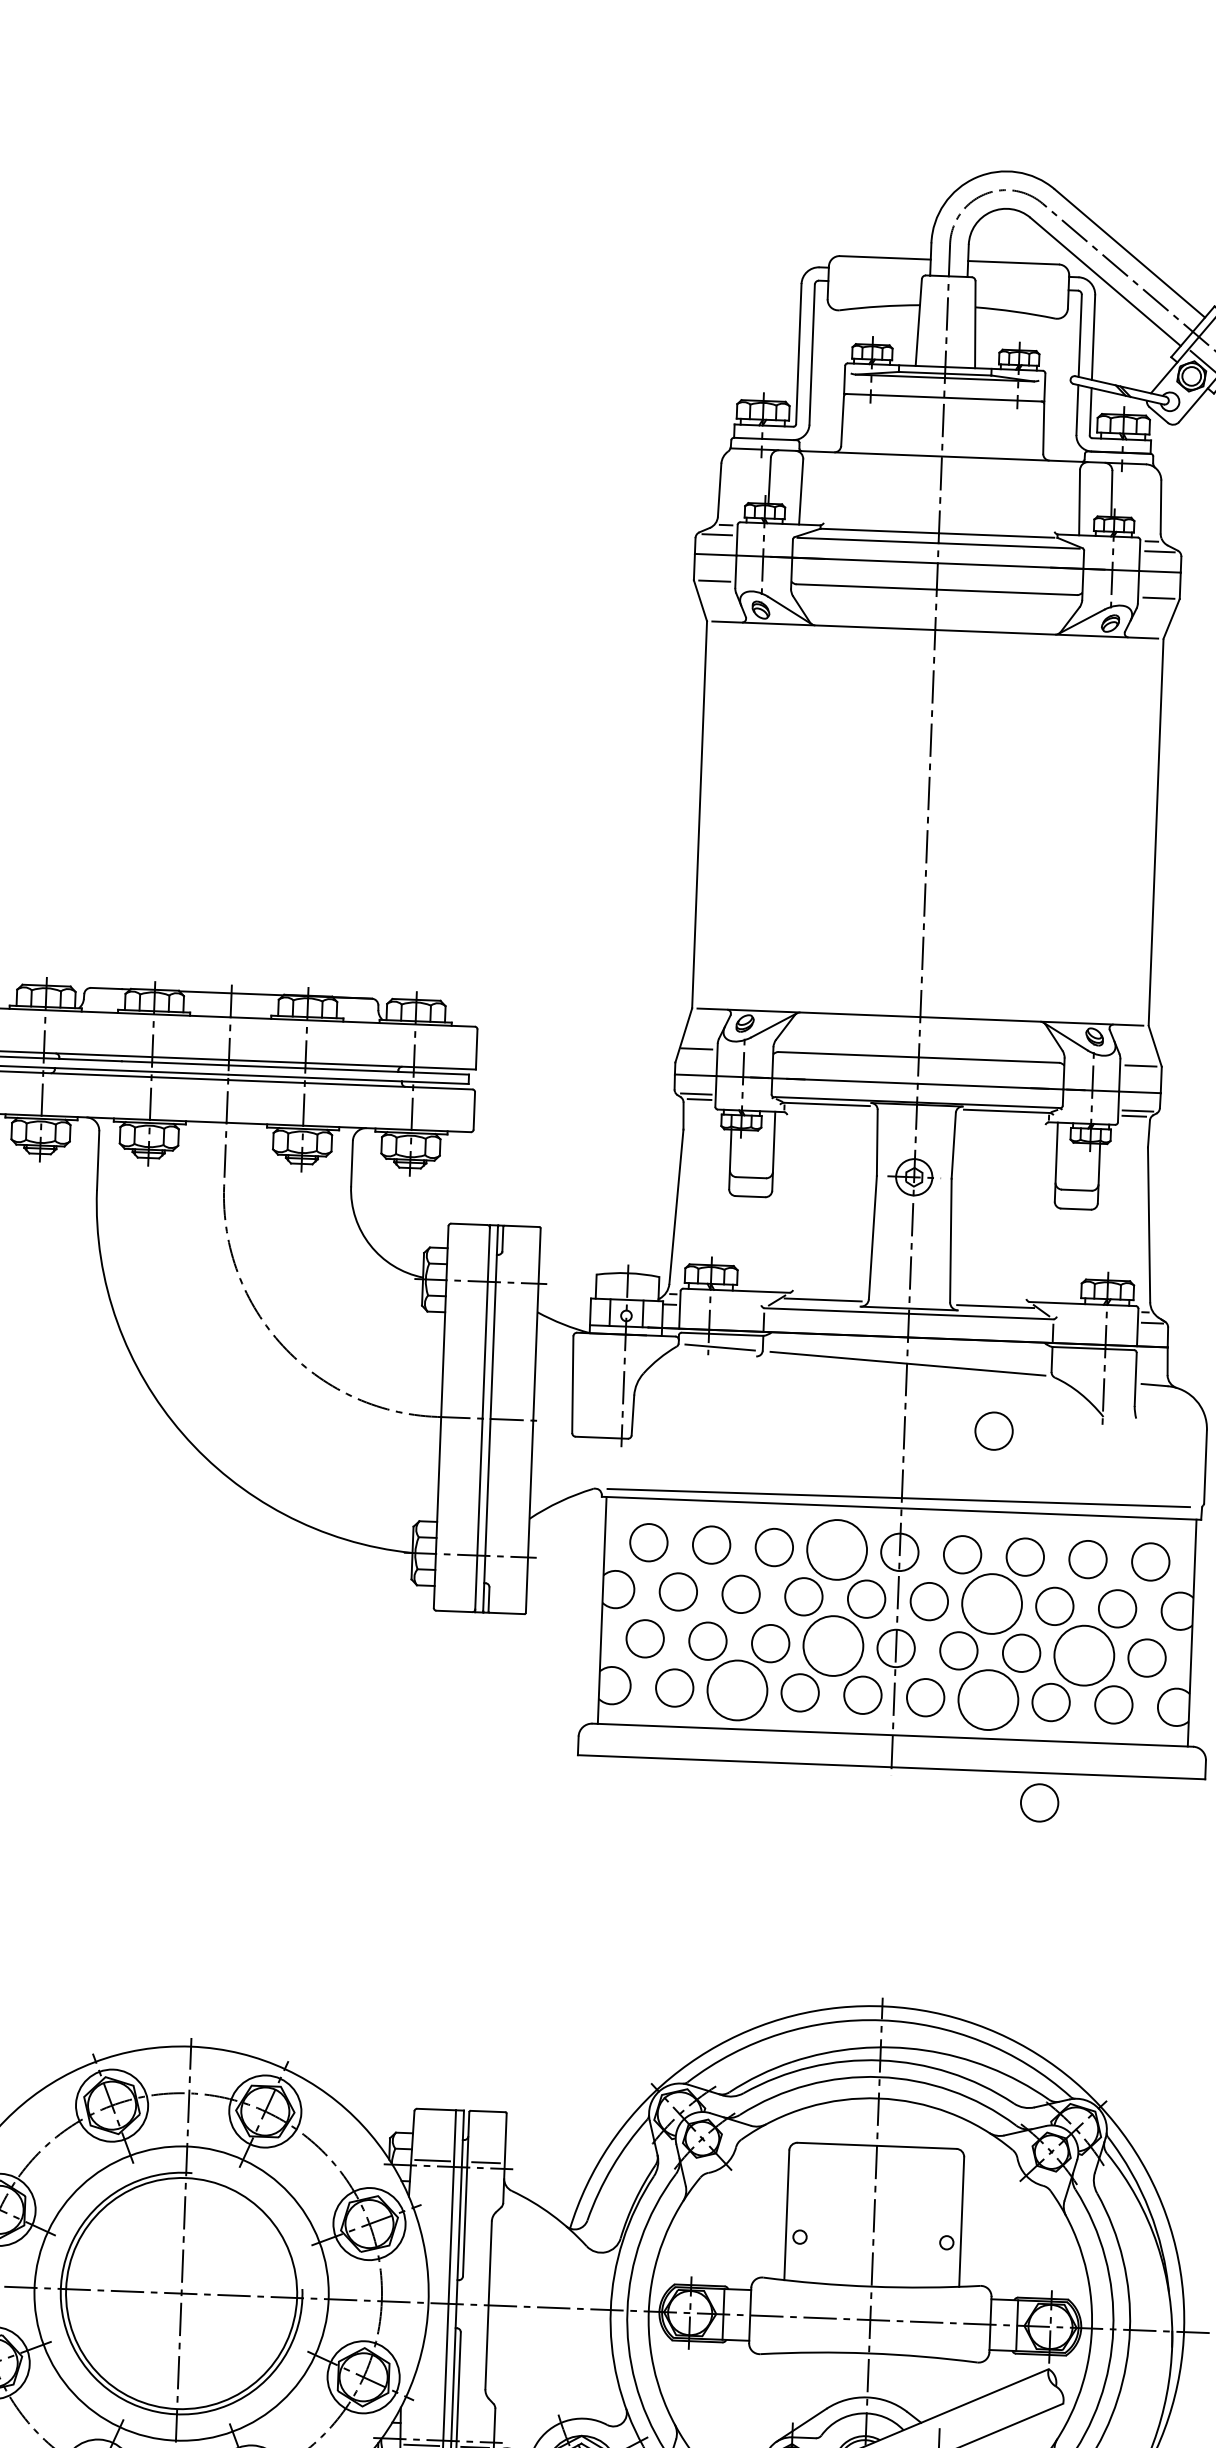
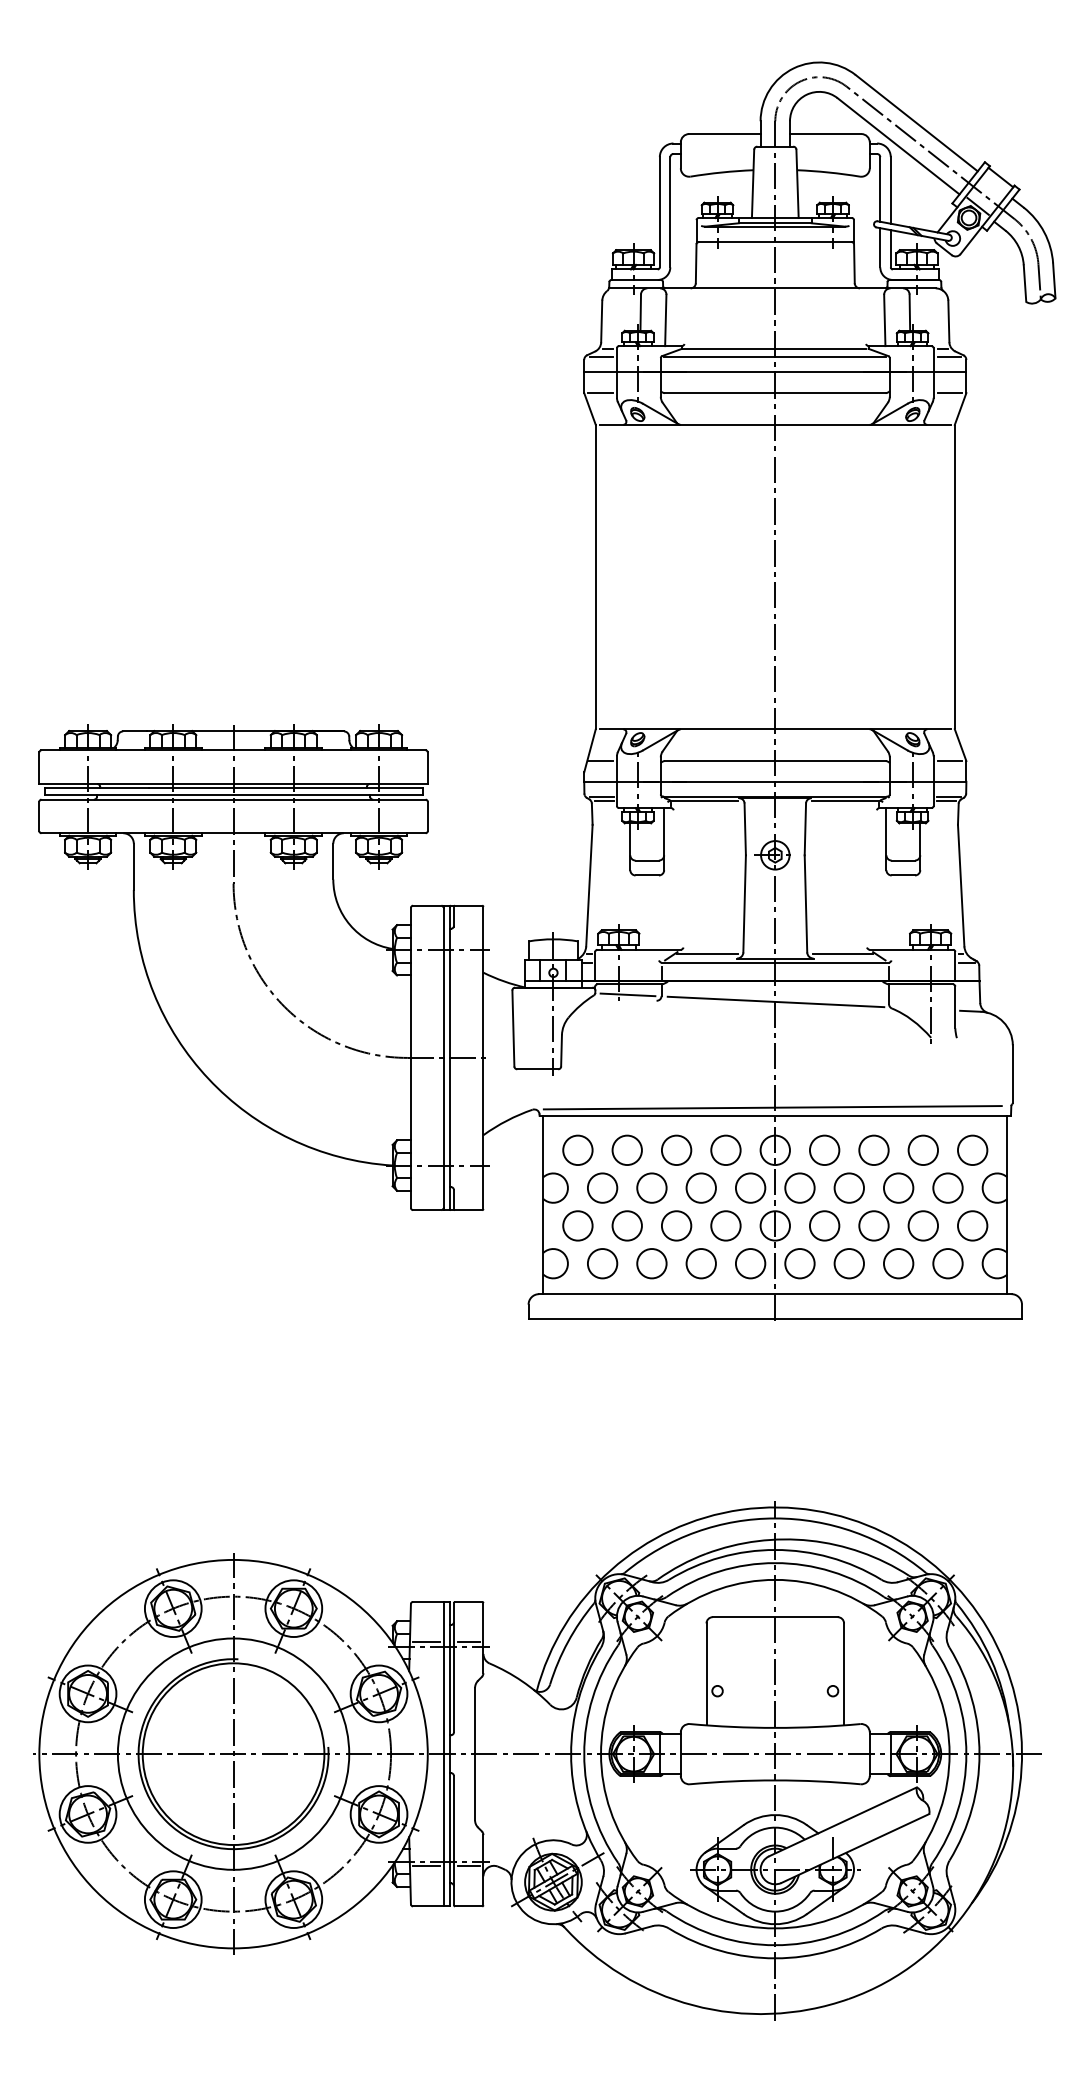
circle: (993, 1430) -> (845, 1051), removed
circle: (836, 1550) -> (725, 1150), size x0.62
circle: (992, 1603) -> (849, 1187), size x0.62
circle: (832, 1645) -> (725, 1225), size x0.62
circle: (1084, 1655) -> (923, 1225), size x0.62
circle: (736, 1690) -> (651, 1263), size x0.62
circle: (988, 1699) -> (849, 1263), size x0.62
circle: (1039, 1802) -> (892, 1342), removed

